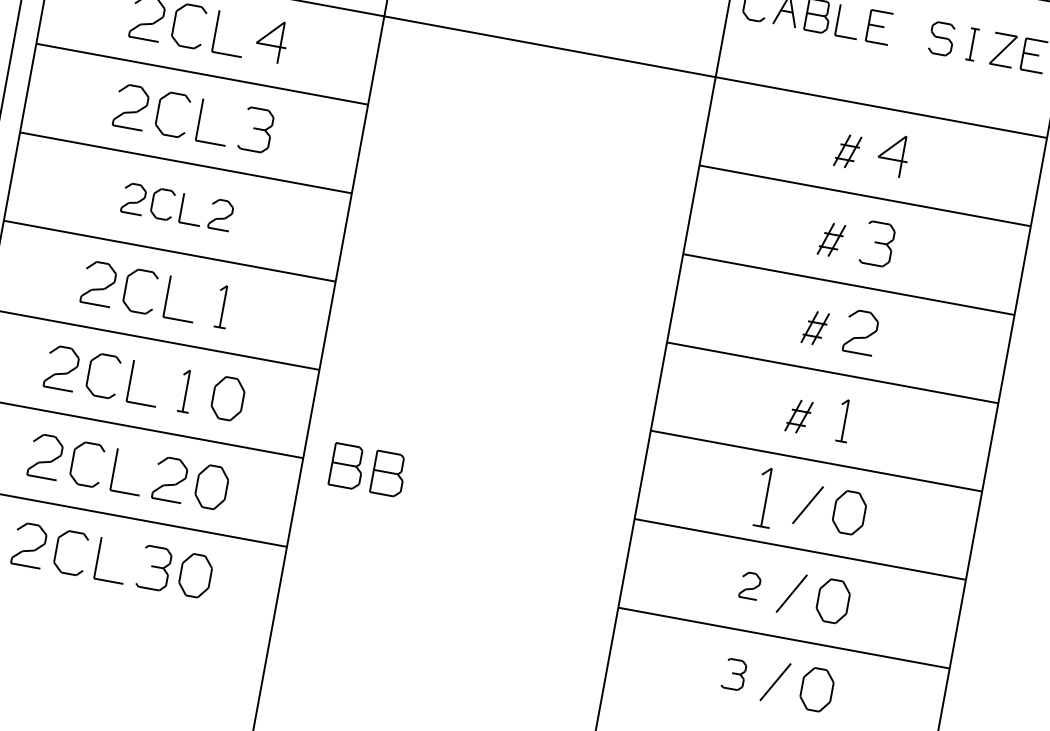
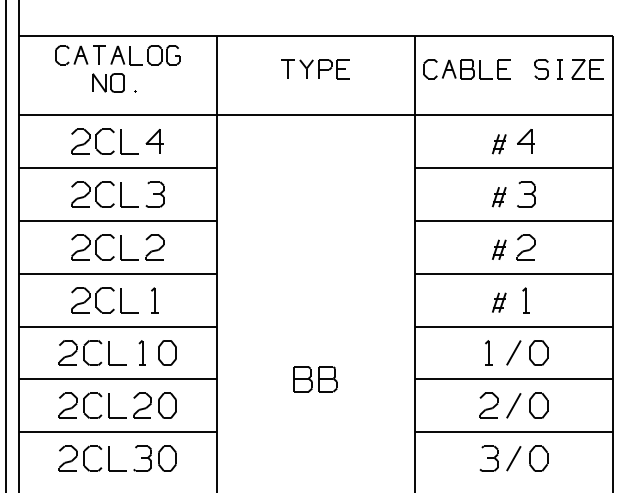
part: (176, 206) -> (117, 247), size x1.43
part: (367, 470) -> (315, 379), moved
part: (765, 496) -> (488, 352), size x0.71
part: (749, 585) -> (488, 405), size x1.67
part: (733, 674) -> (488, 458), size x1.43

